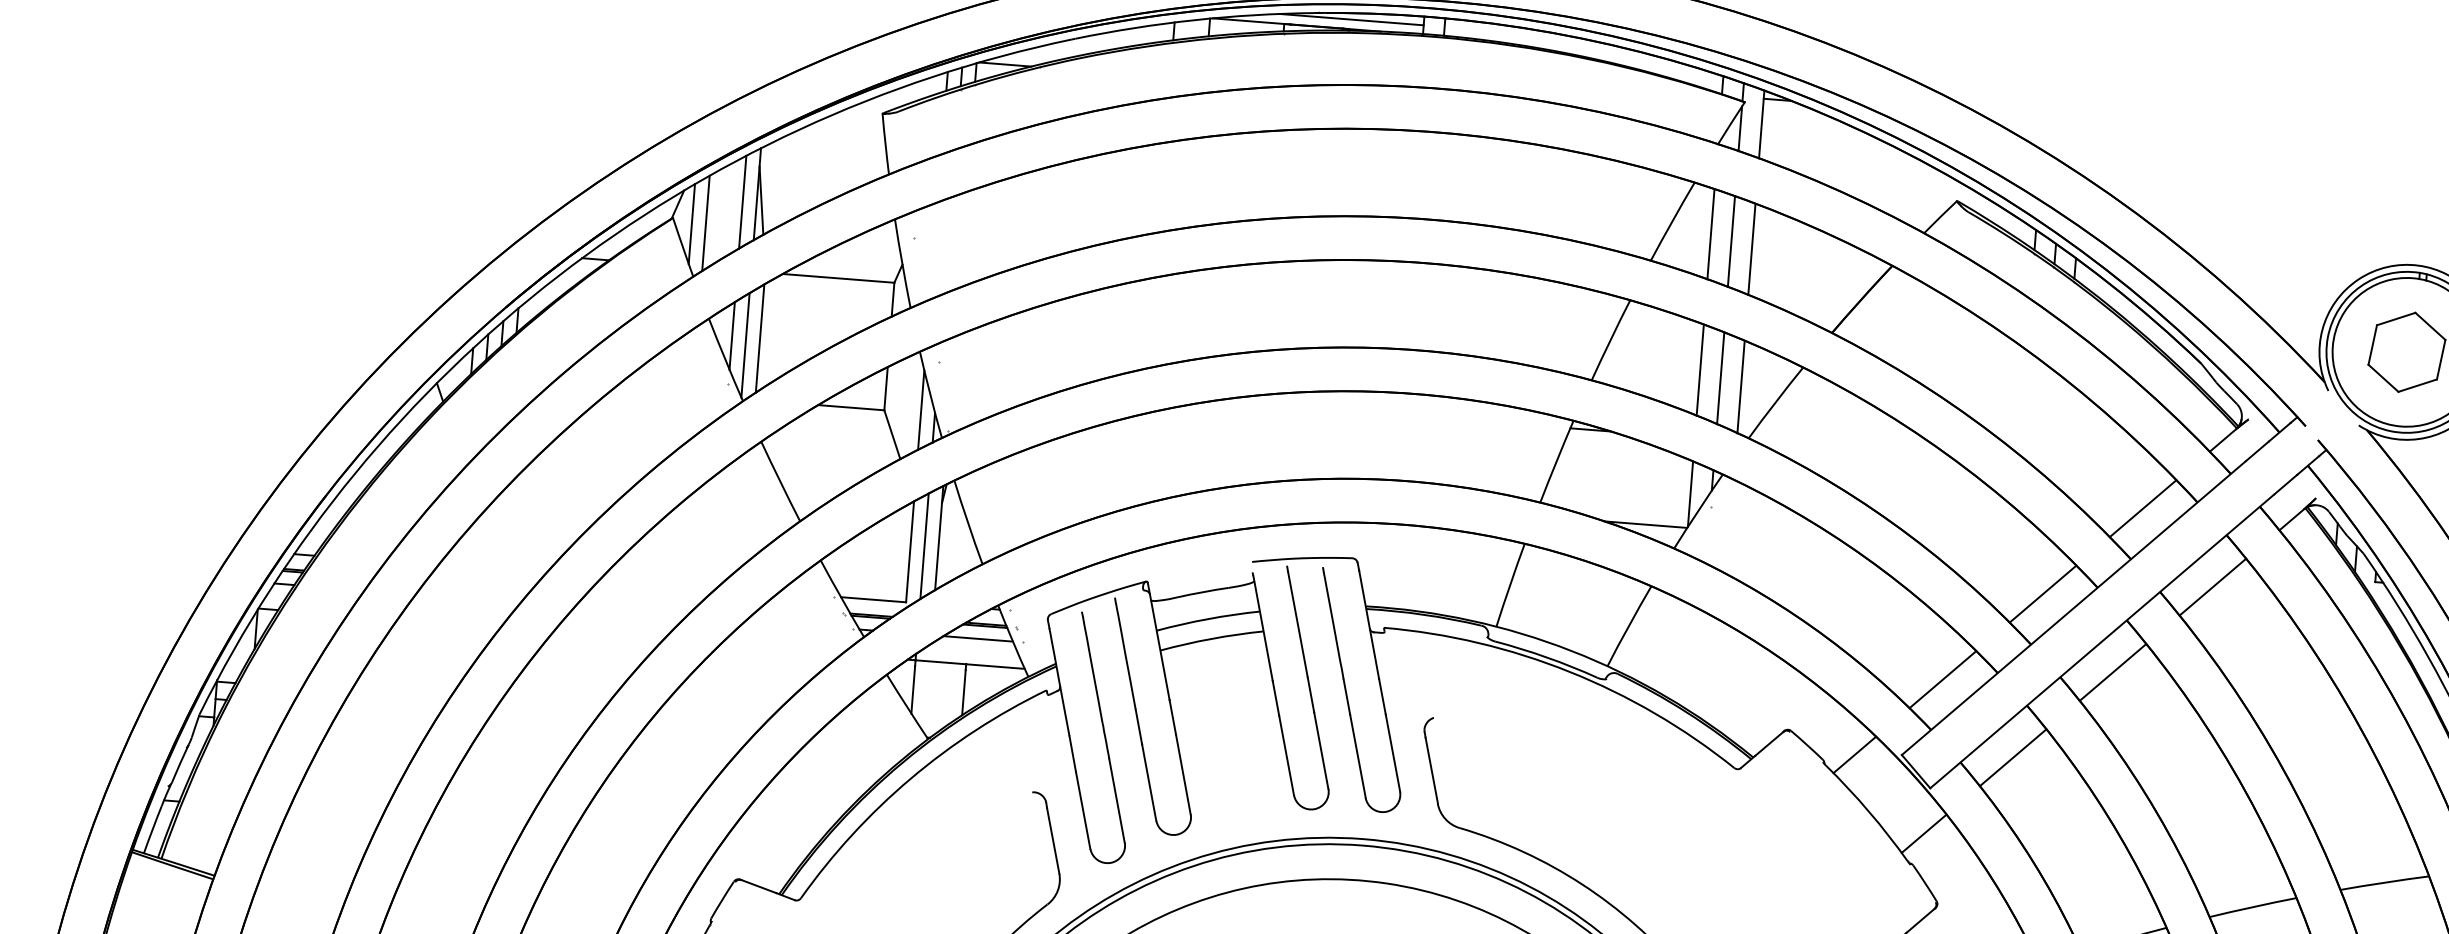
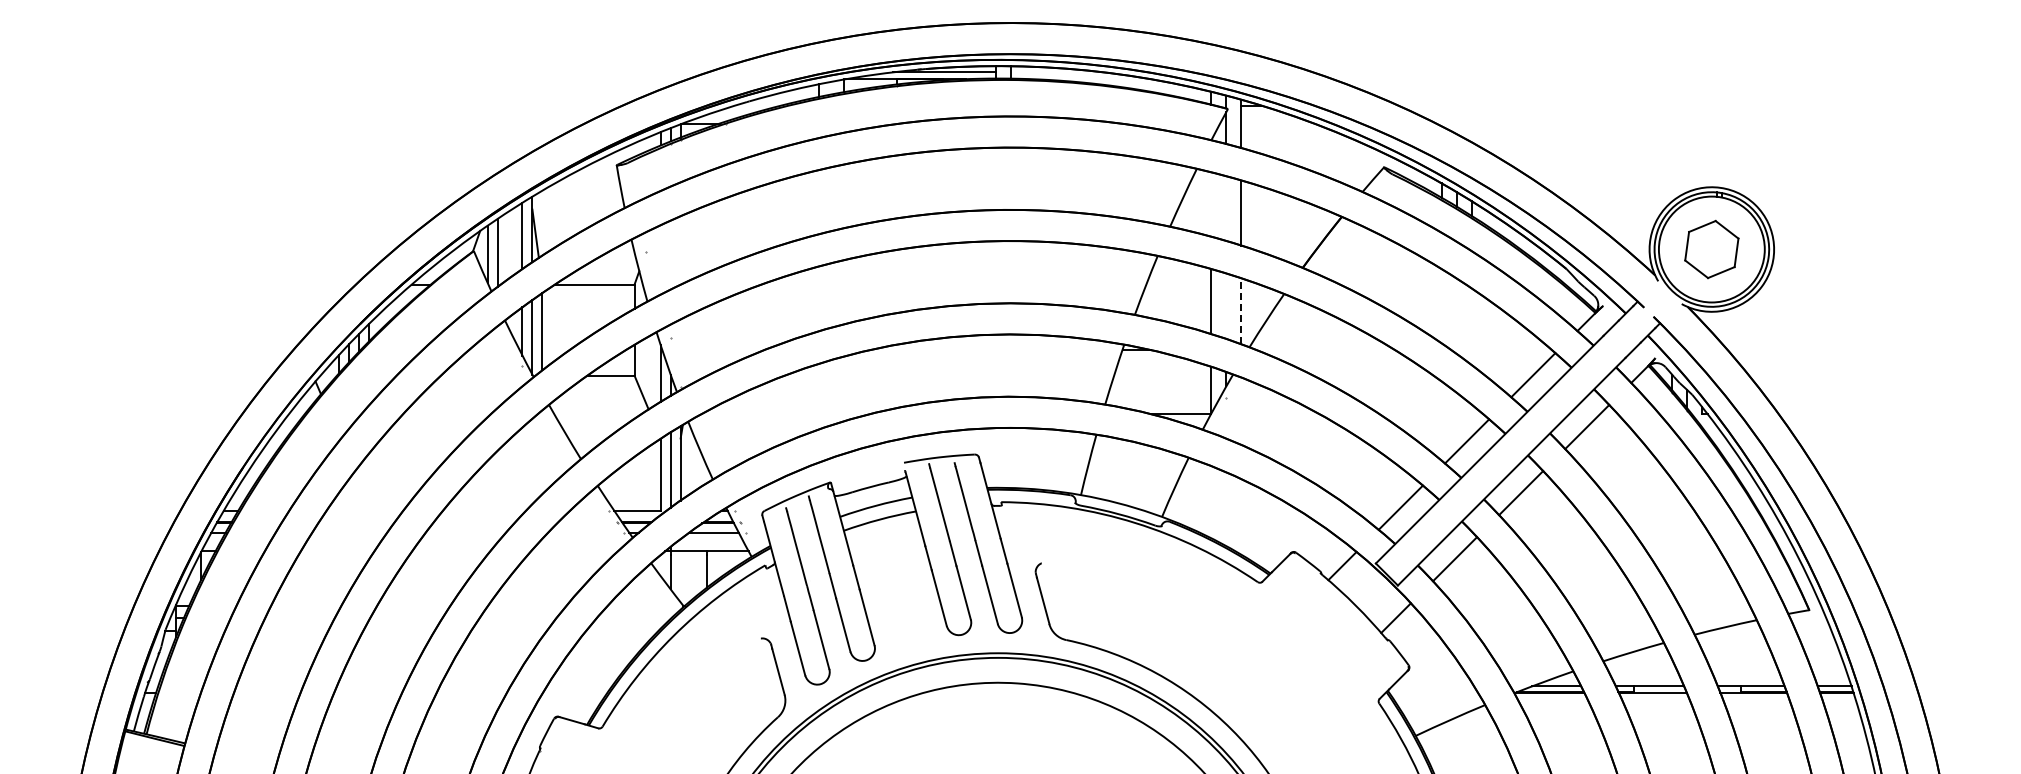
line: (1711, 234) -> (1211, 204), removed
line: (1731, 241) -> (1226, 208), removed
line: (1720, 378) -> (1226, 306), removed
line: (1741, 385) -> (1241, 310), solid -> dashed

